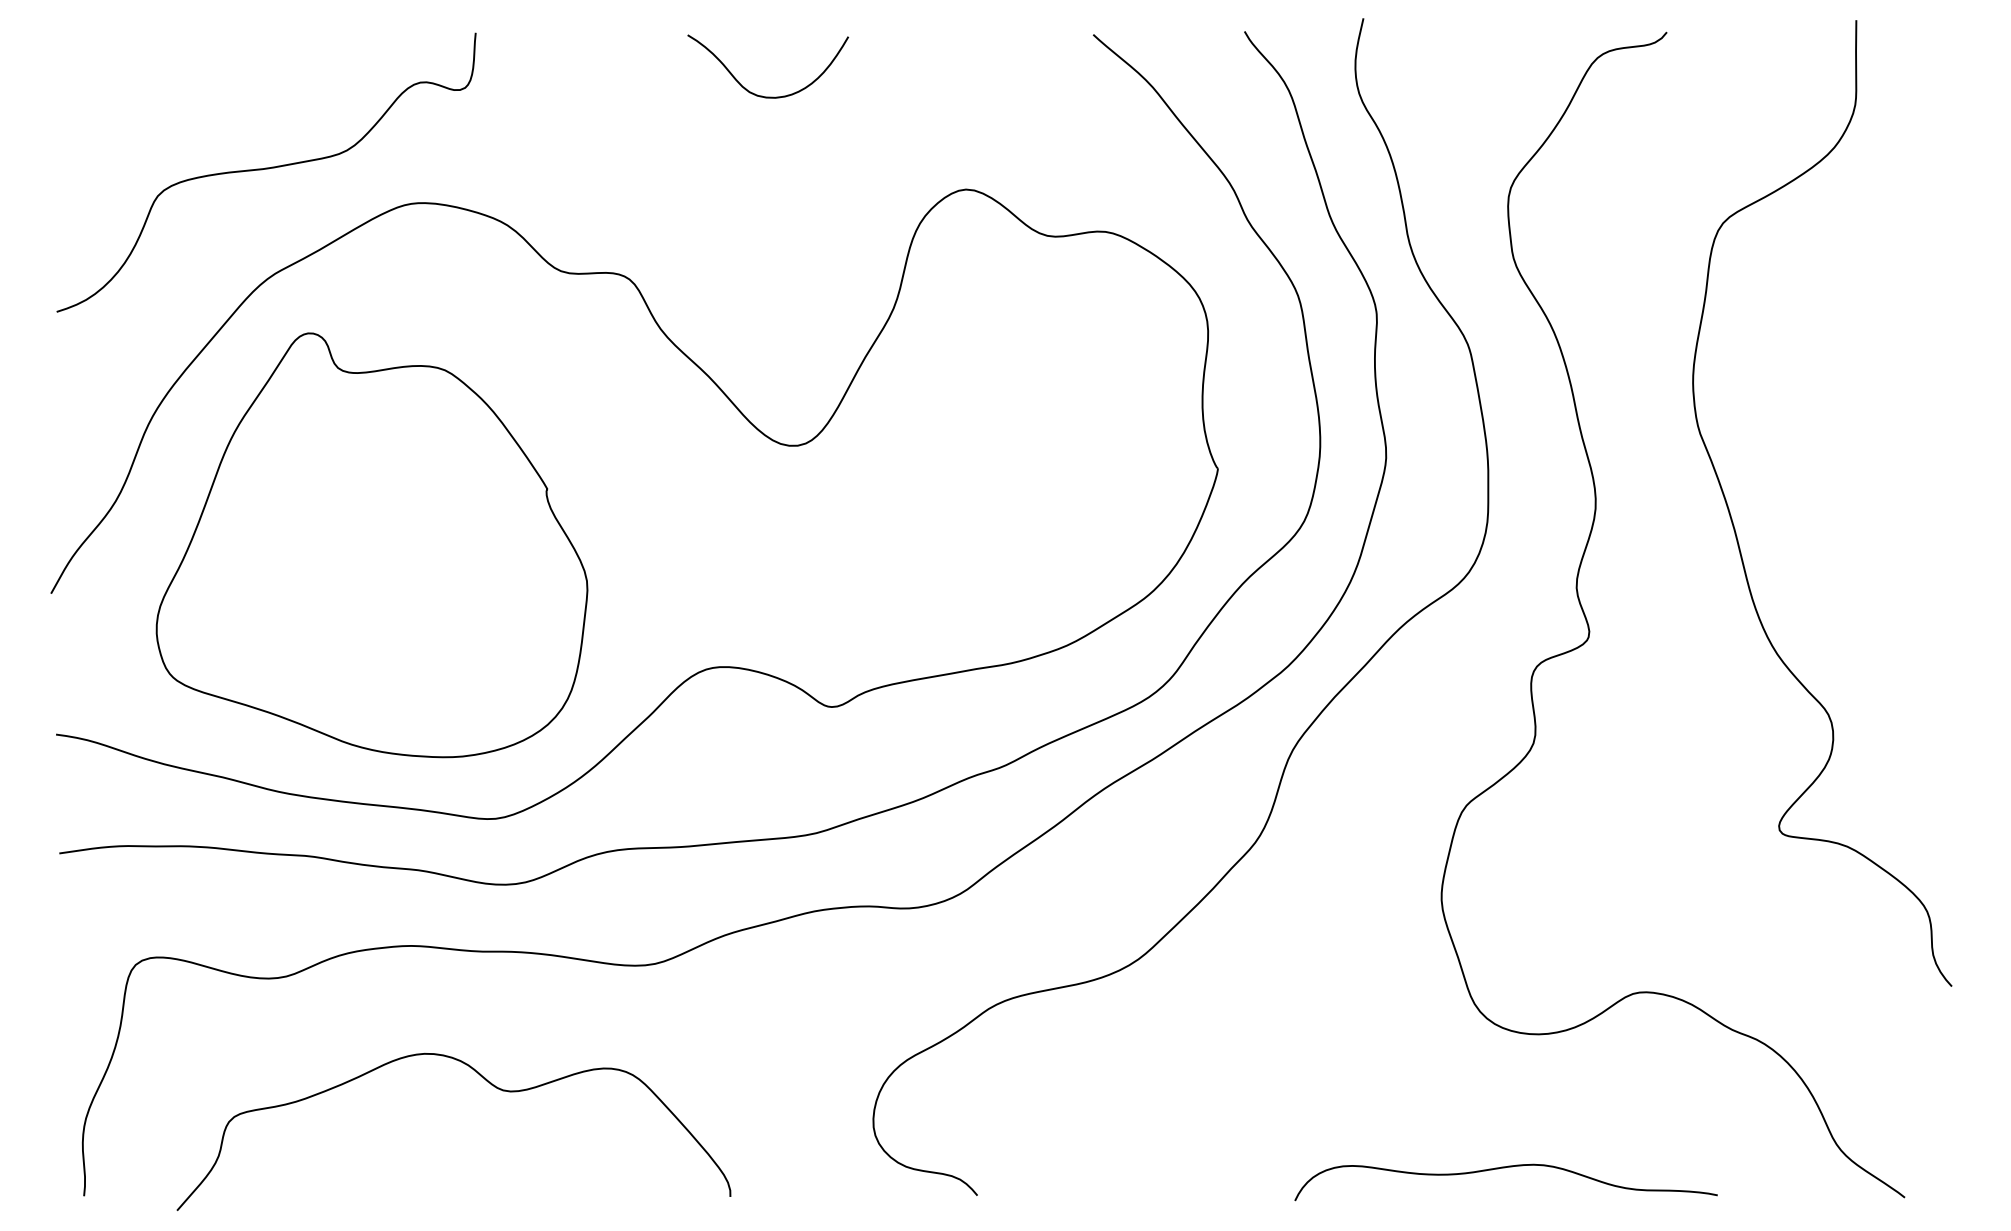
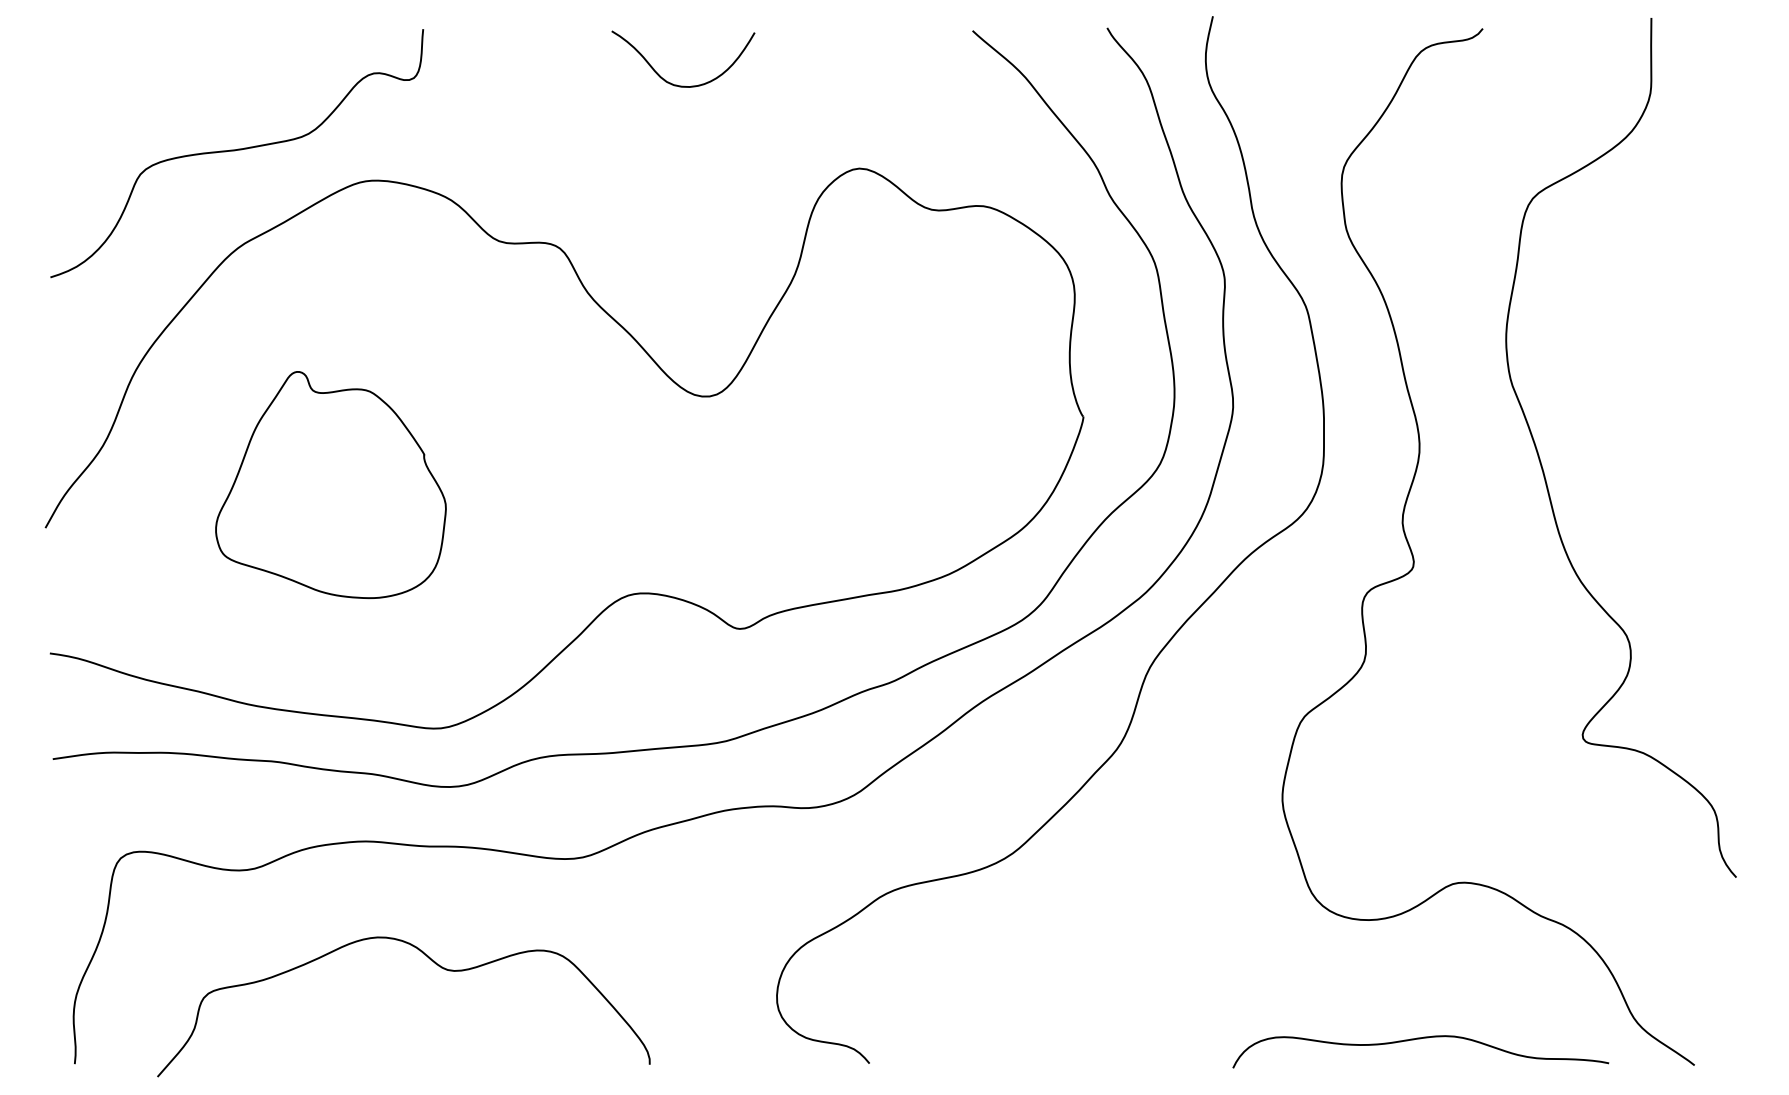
part: (371, 544) -> (330, 484), size x0.6
curve: (1505, 1168) -> (1420, 1039), moved

